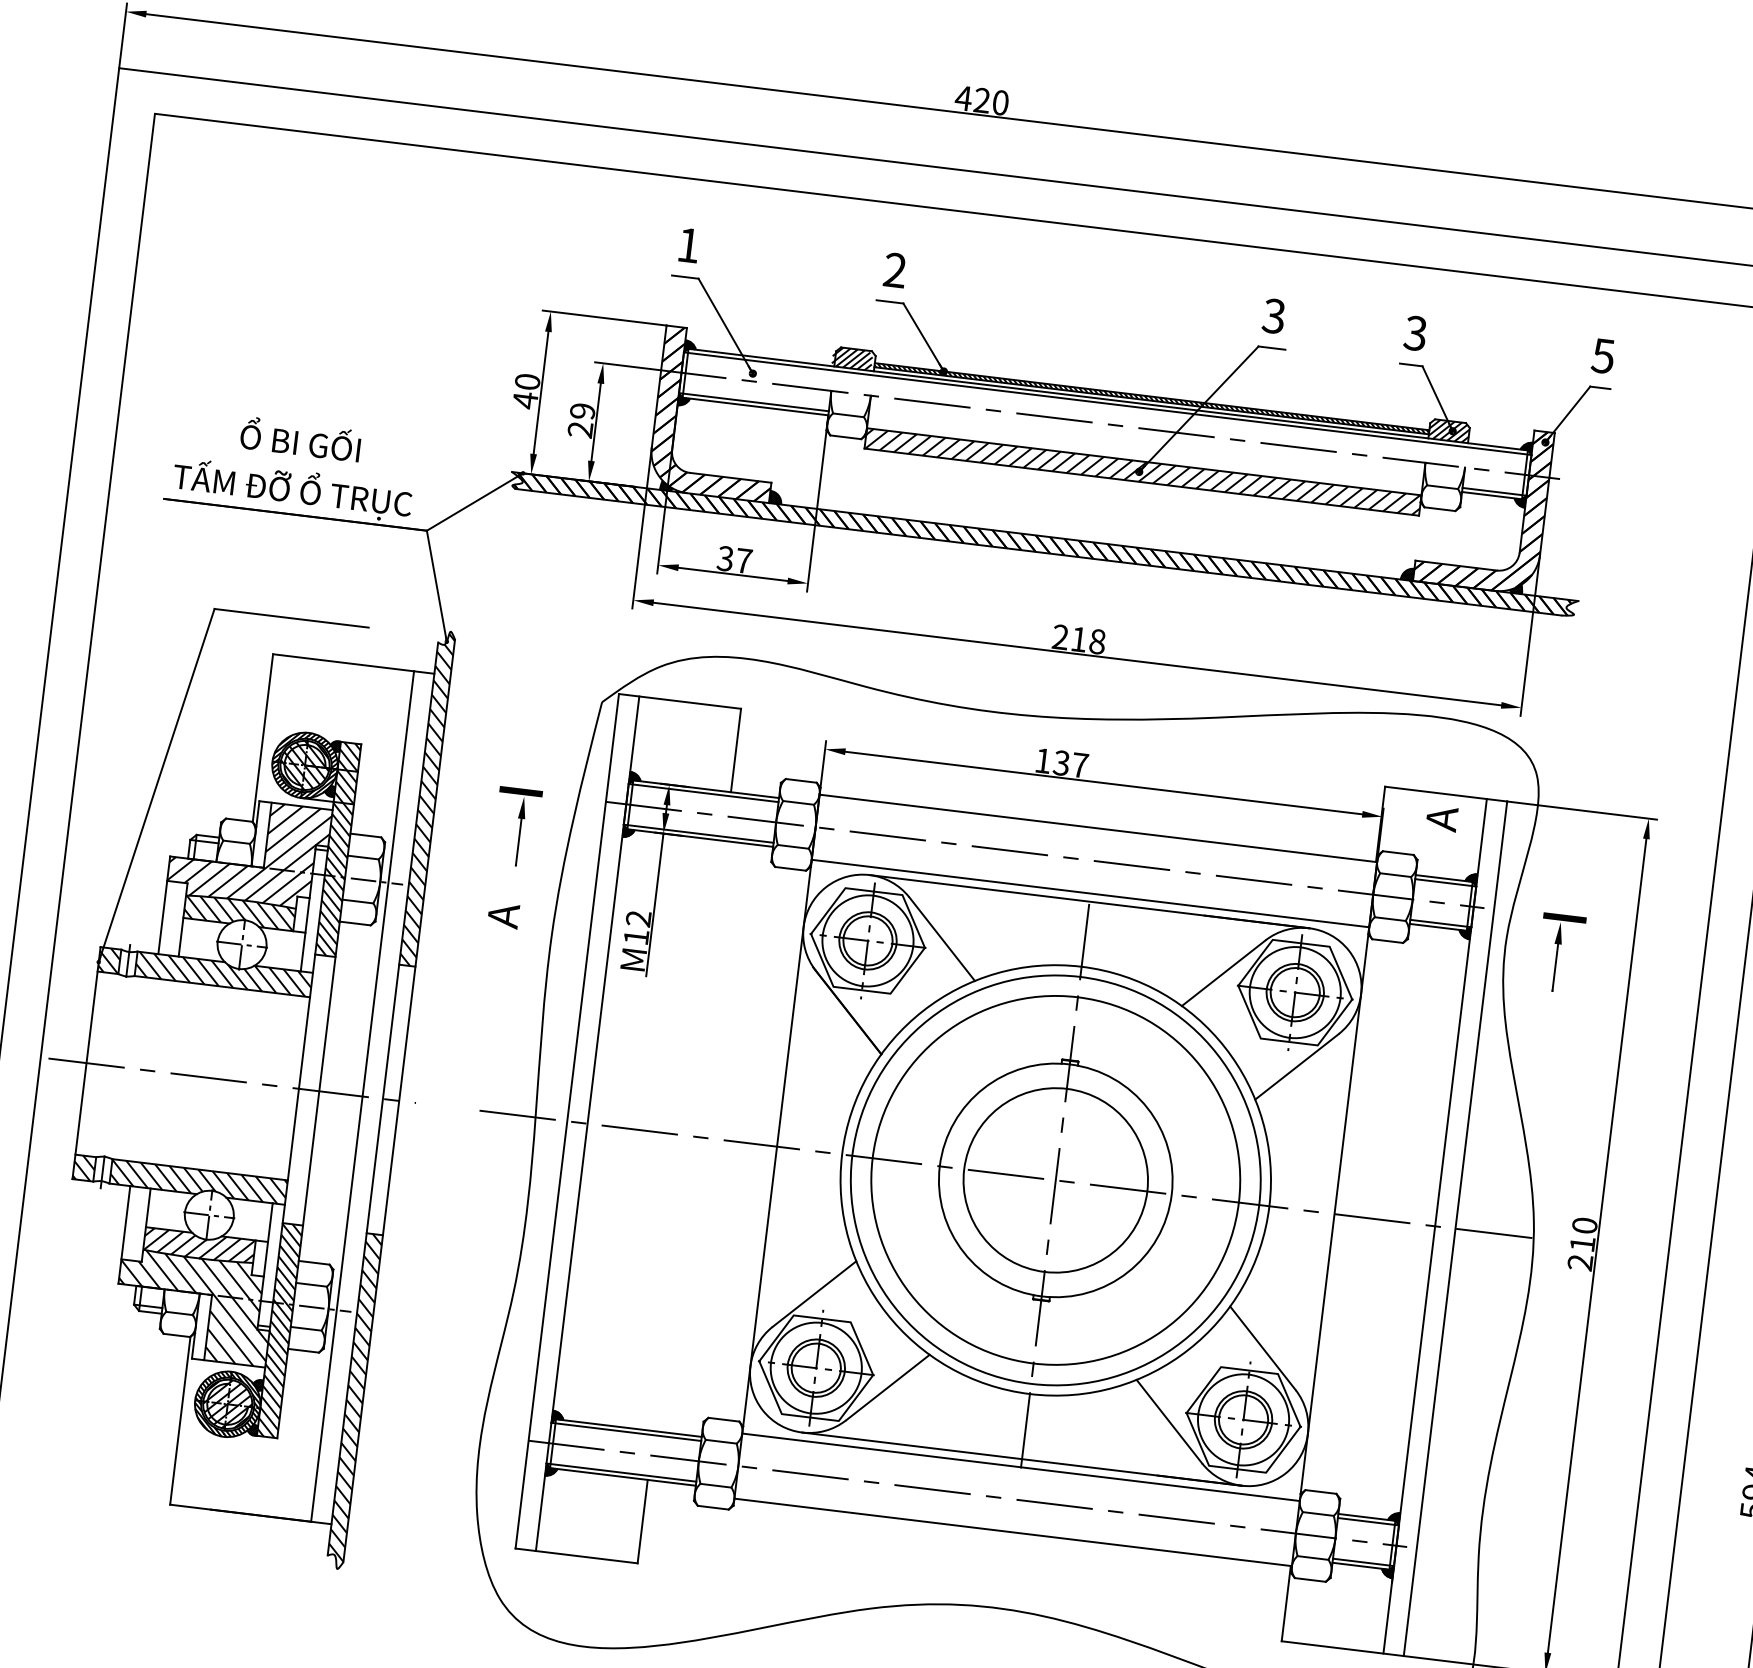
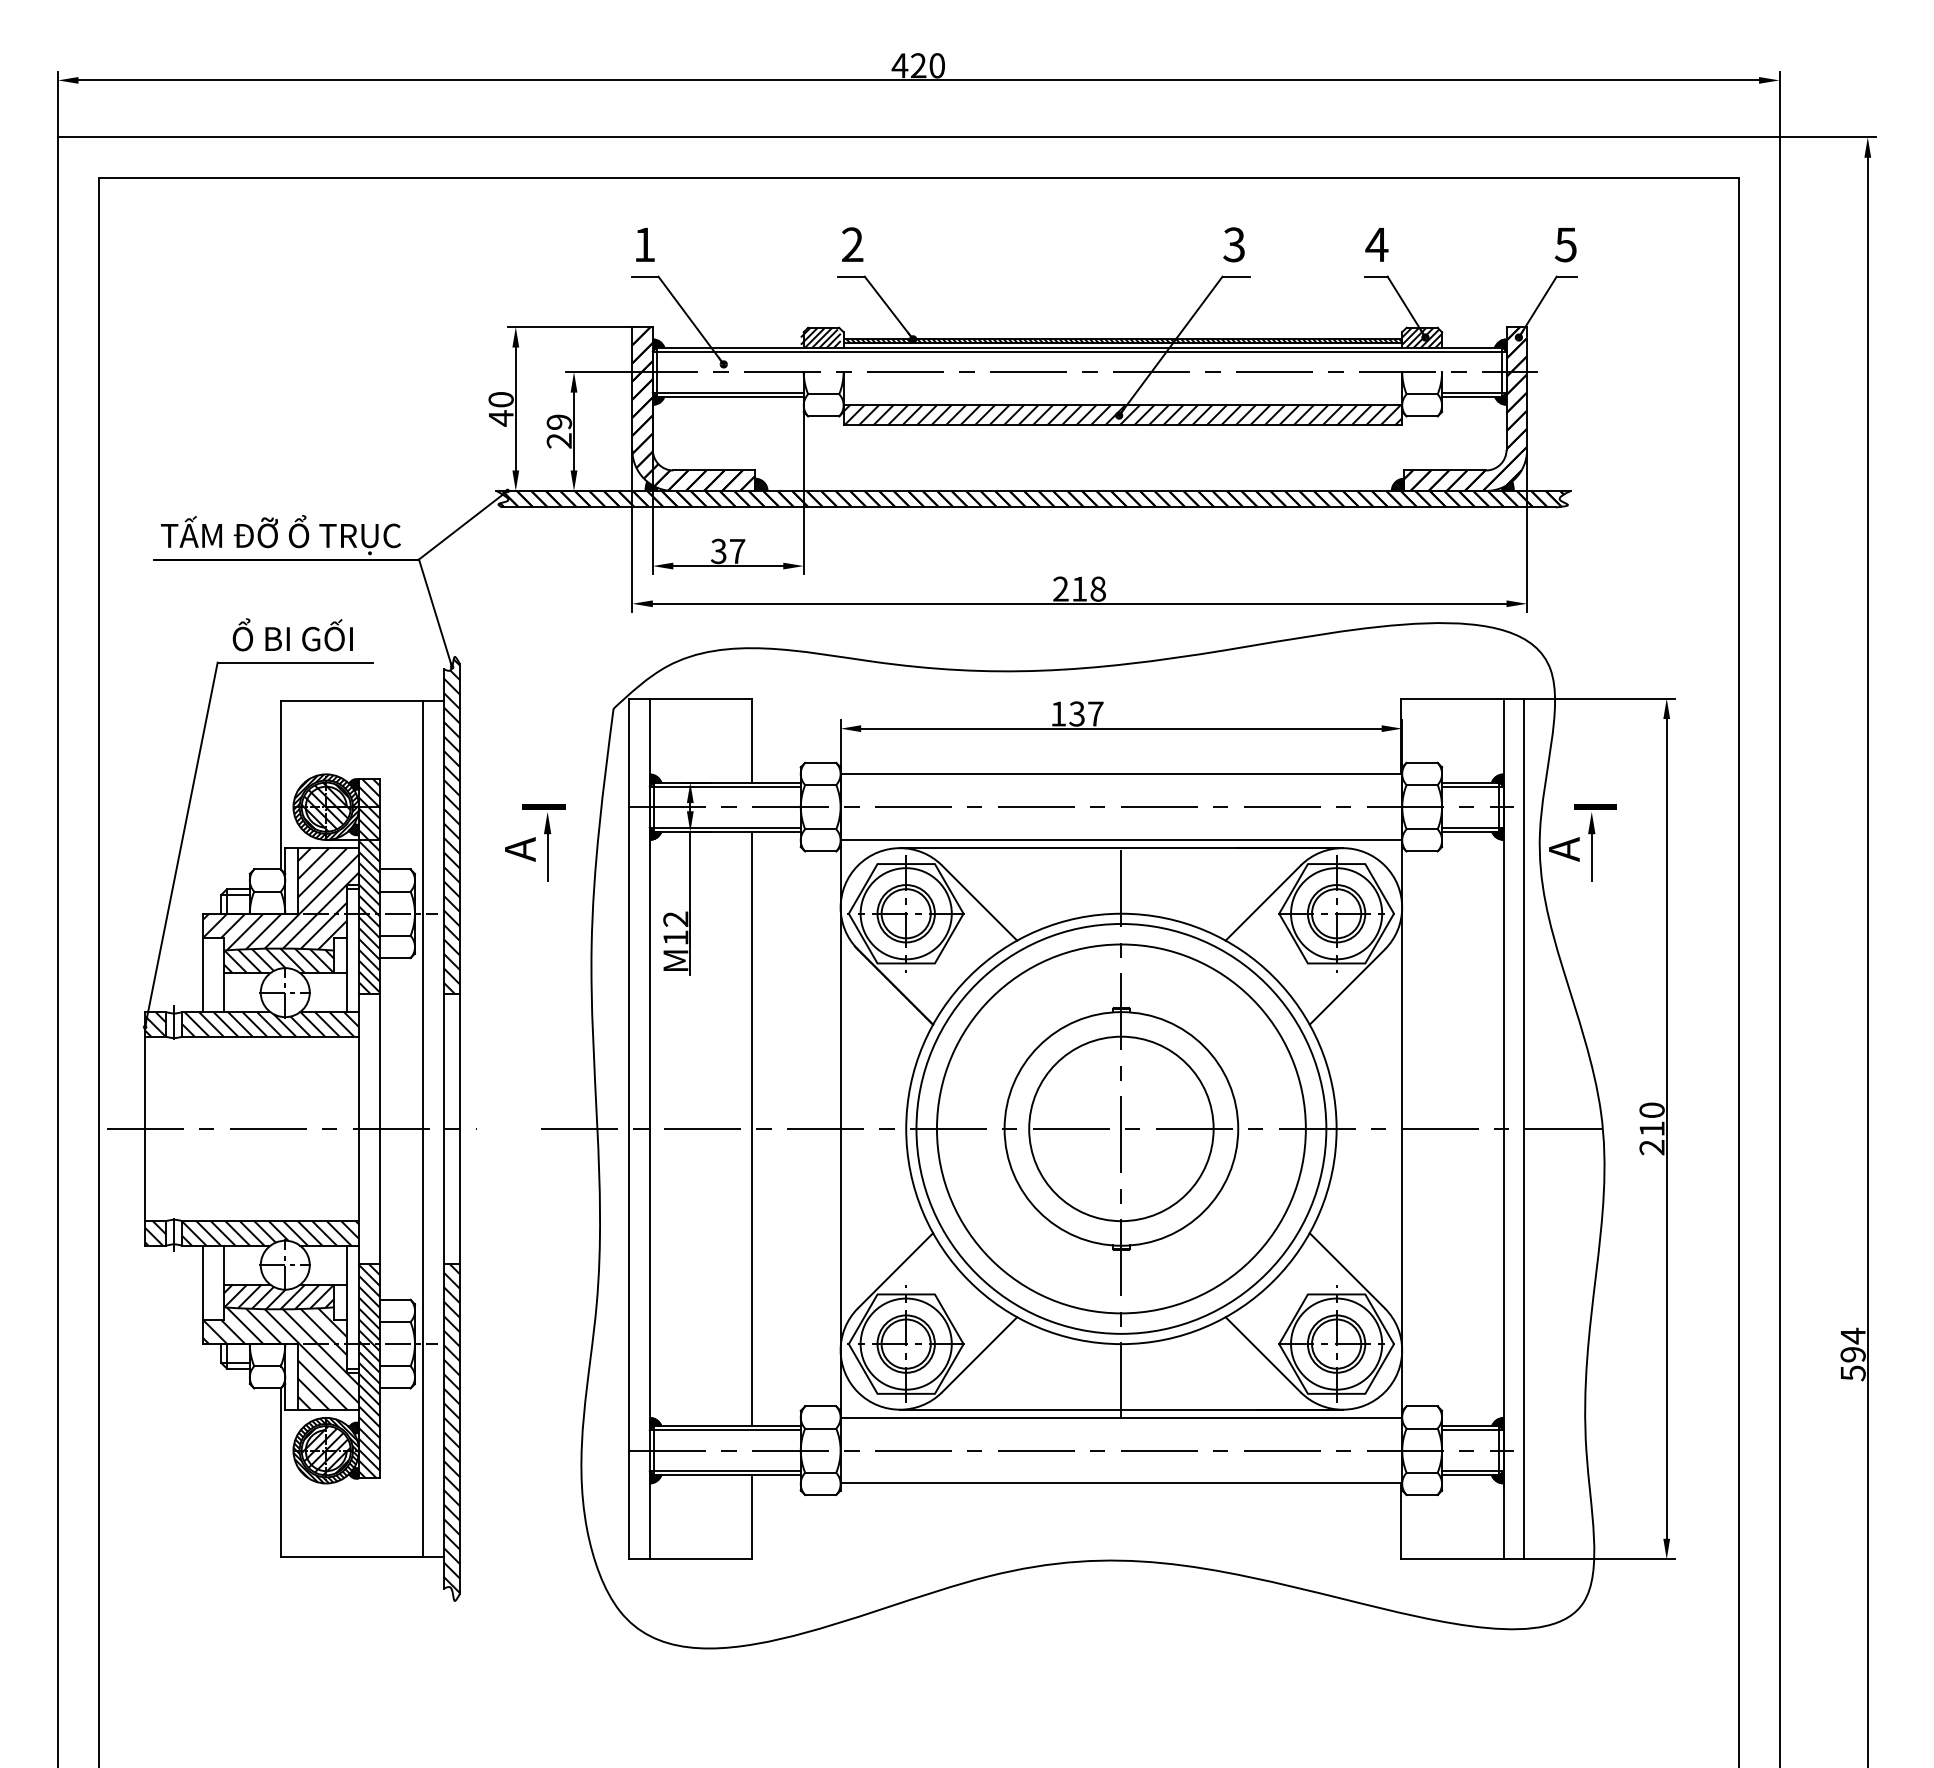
text: (1415, 333) -> (1376, 244), 3 -> 4
text: (300, 438) -> (292, 634), moved
text: (1442, 818) -> (1564, 849), moved
text: (503, 915) -> (520, 849), moved
line: (689, 1135) -> (752, 1128), added

